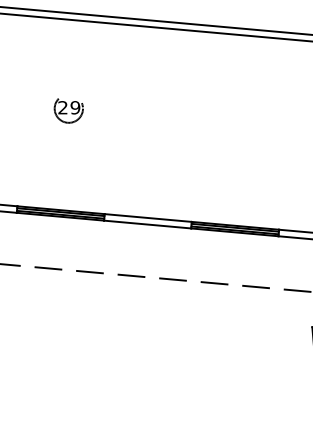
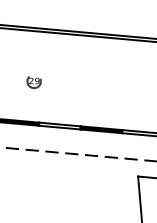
part: (67, 110) -> (33, 82), moved

